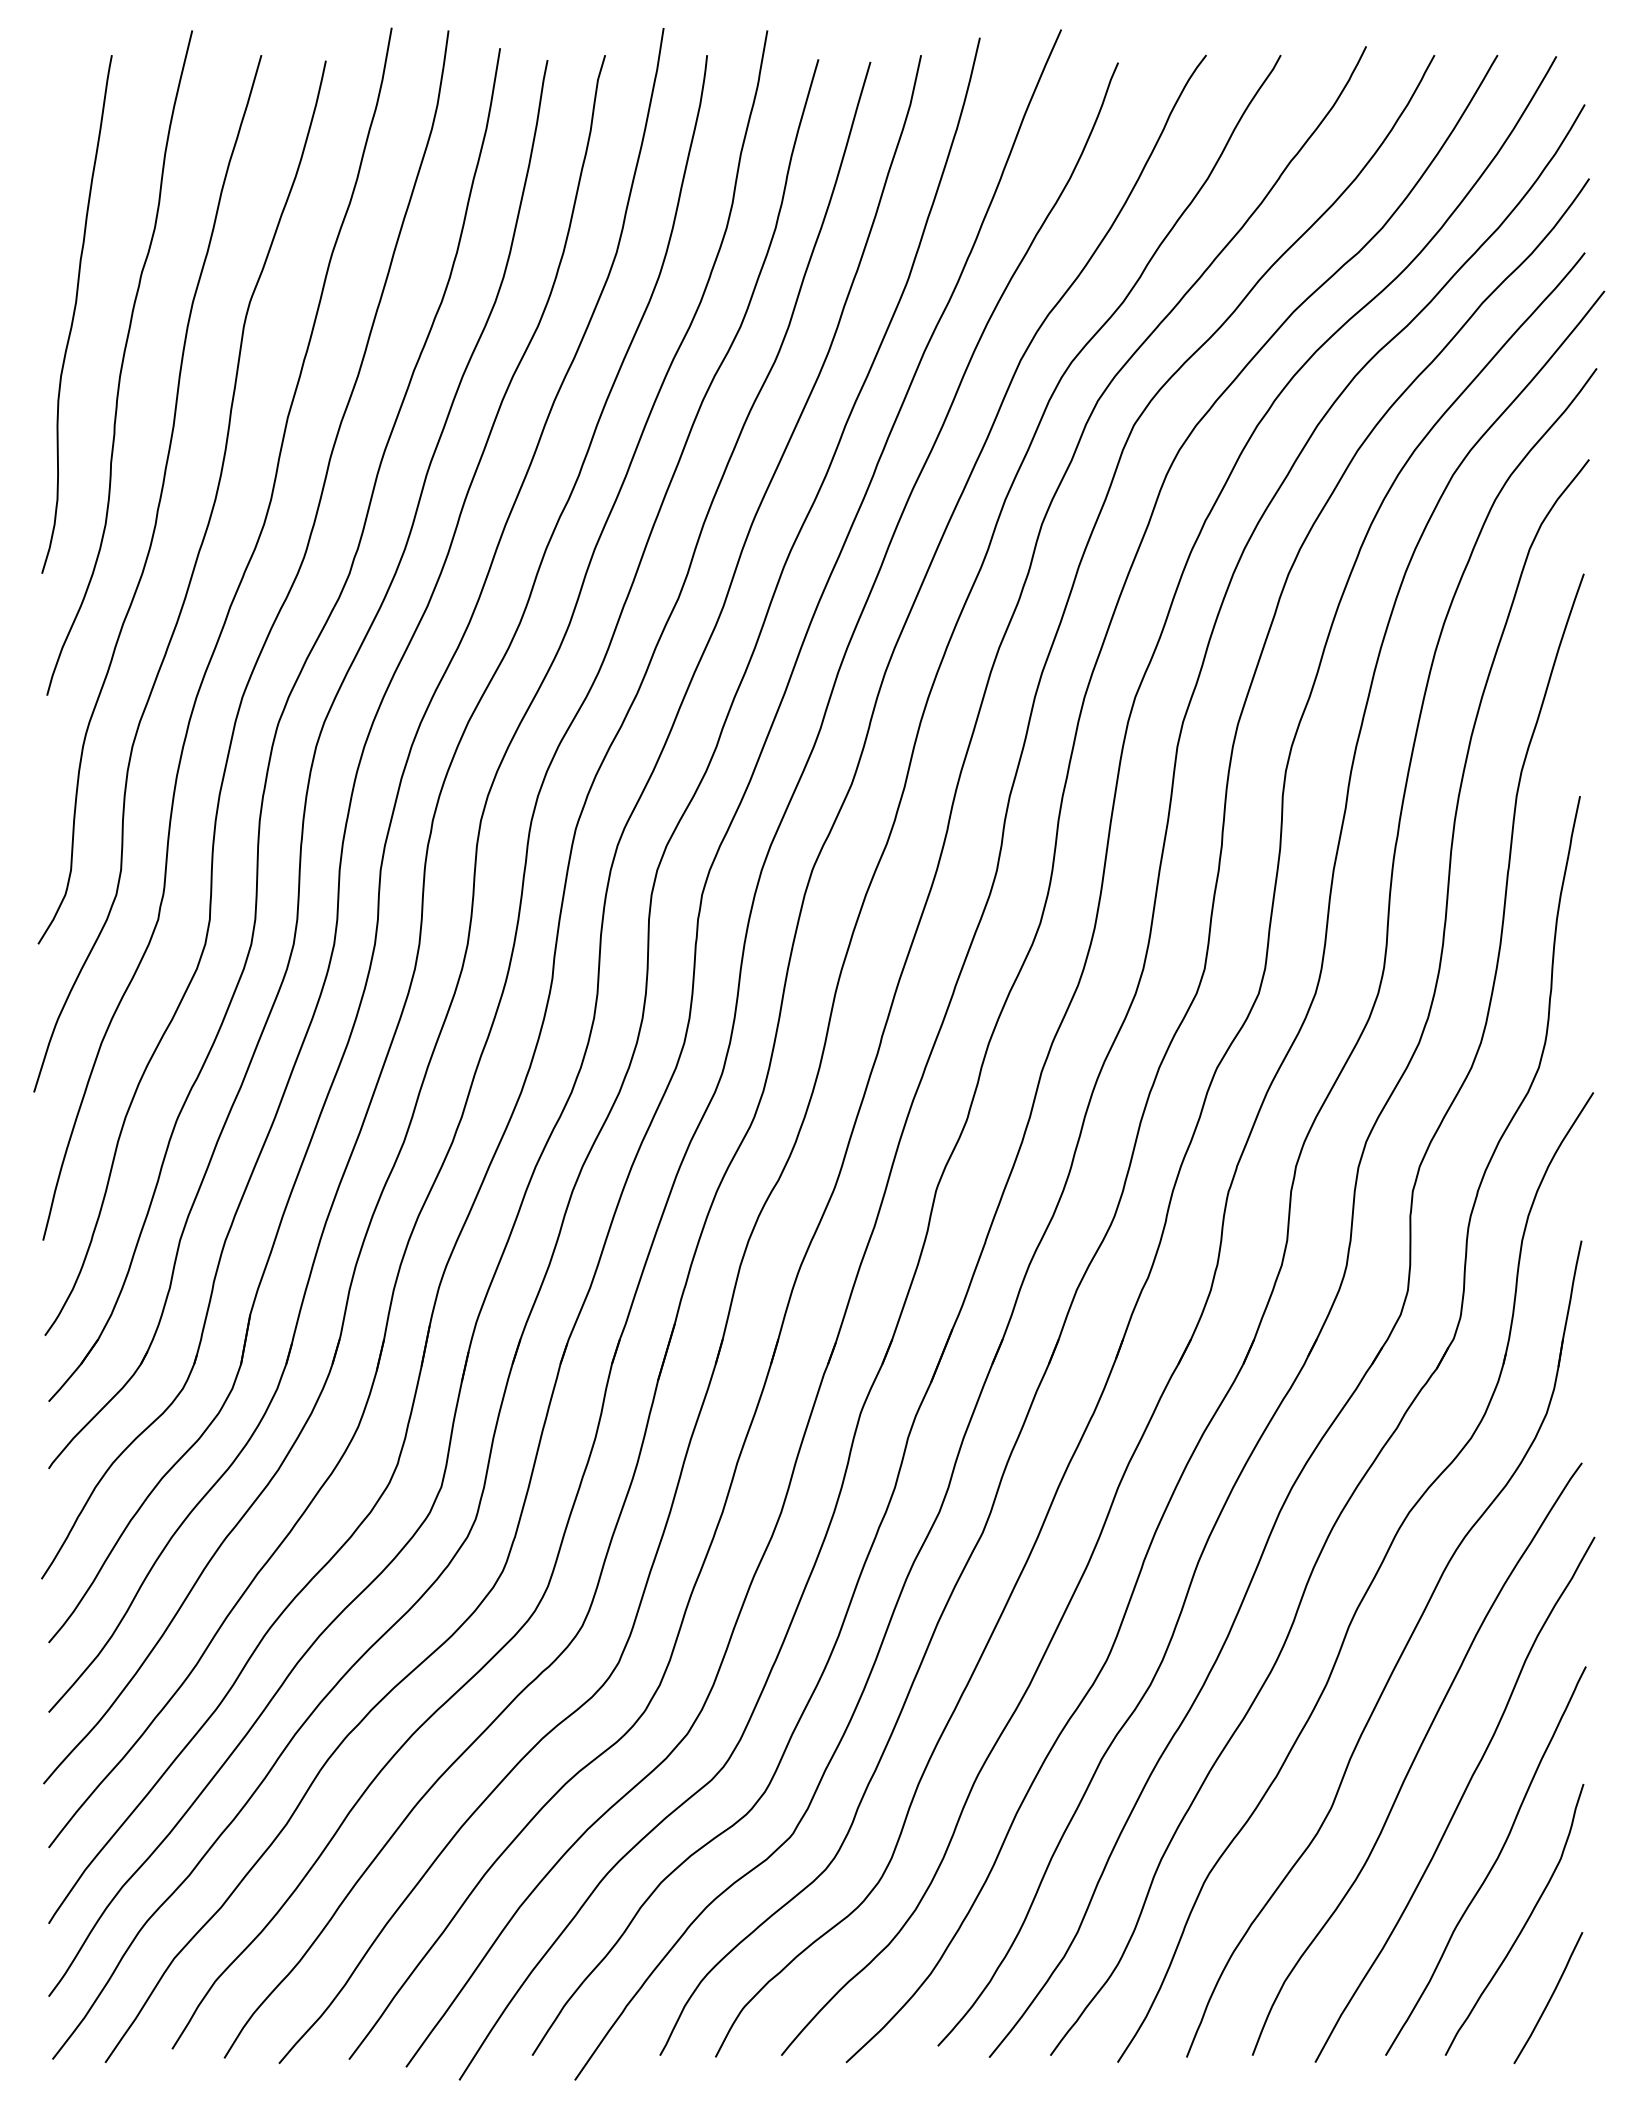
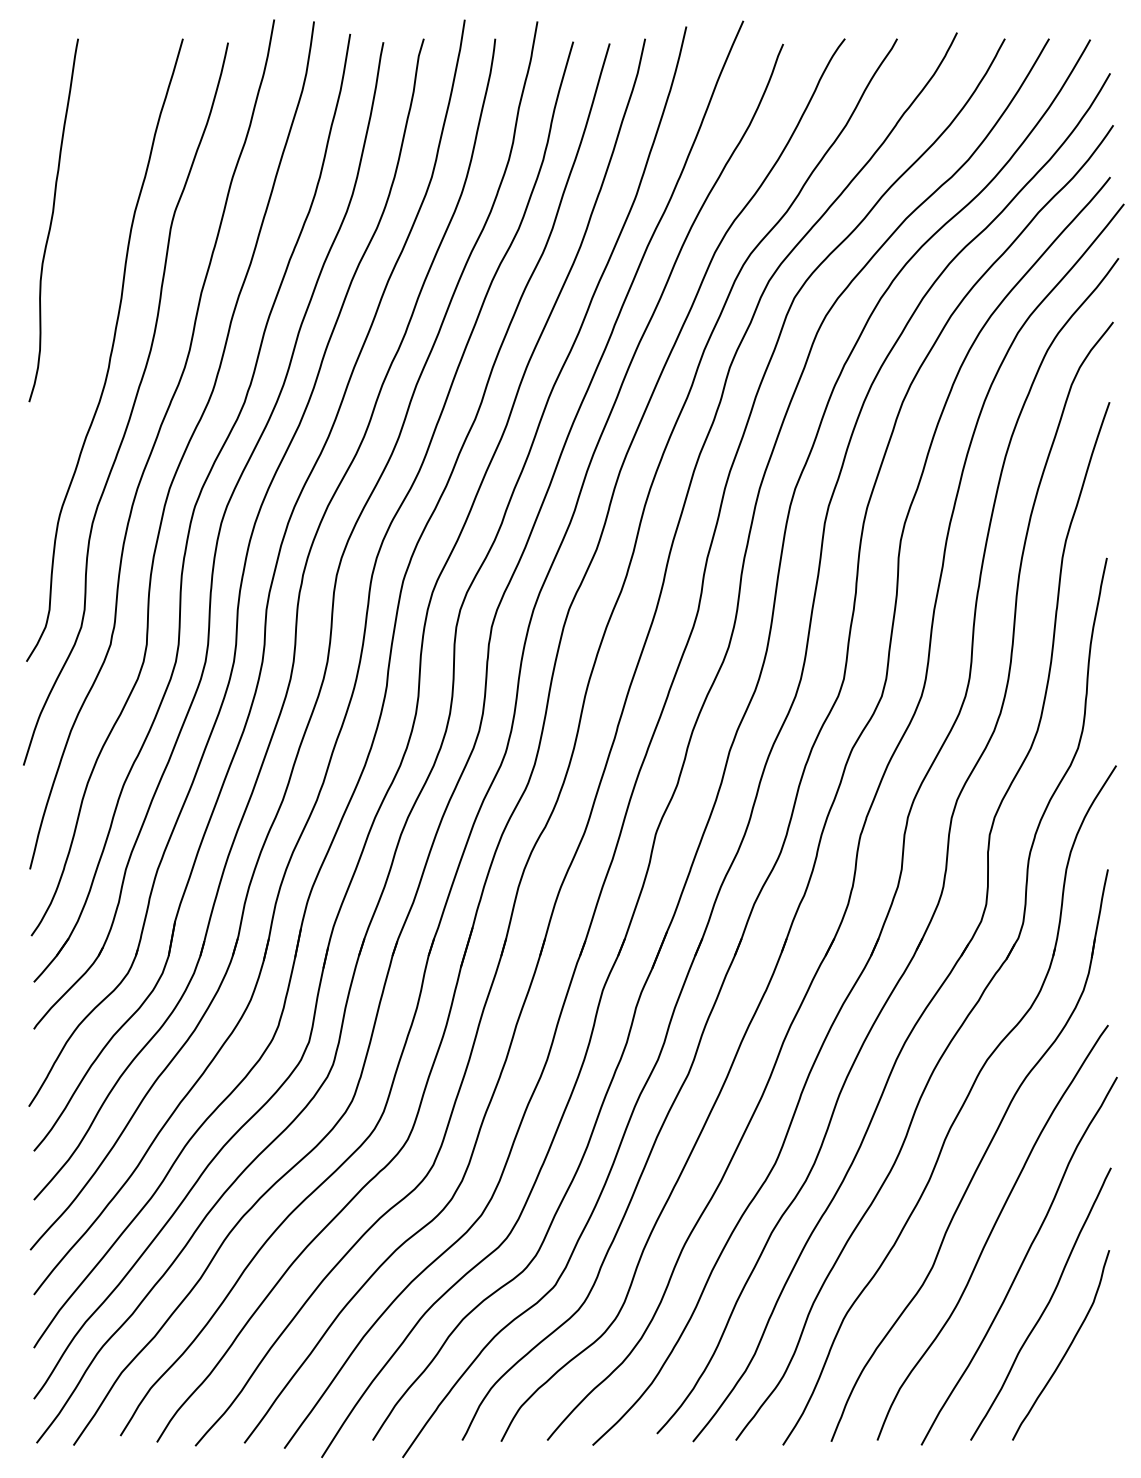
curve: (121, 362) -> (84, 254), removed
curve: (1549, 1998) -> (1085, 1400), removed

